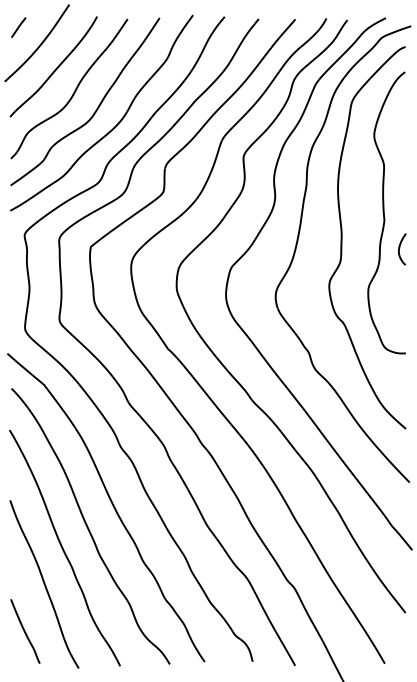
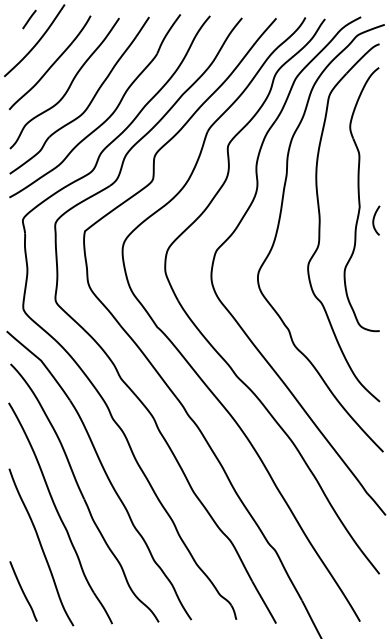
line: (18, 27) -> (29, 19), moved
curve: (400, 247) -> (374, 218), moved

